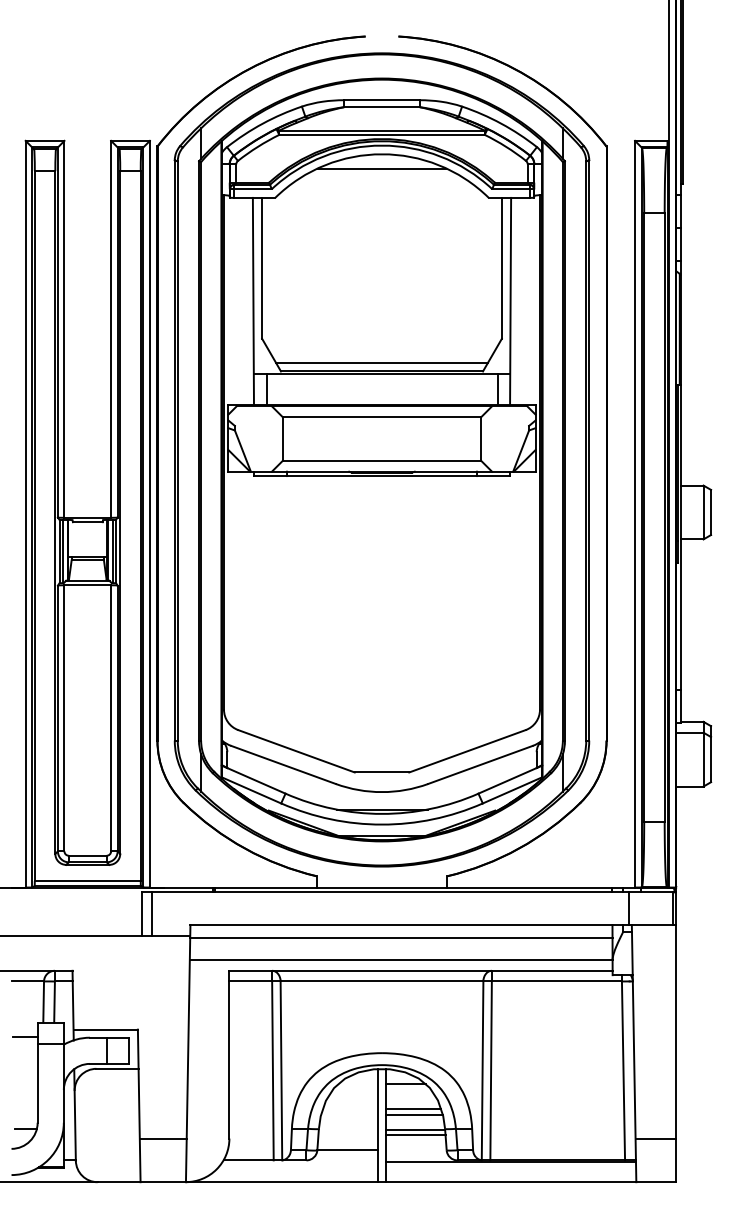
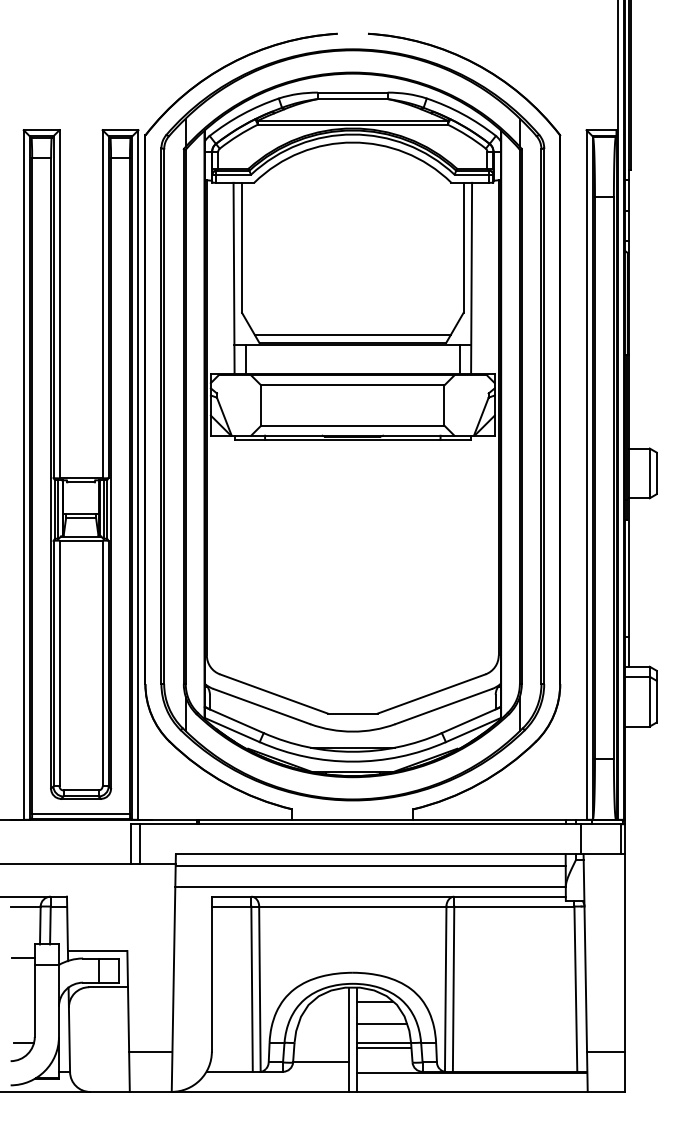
line: (381, 168) -> (352, 155), removed
line: (414, 1114) -> (382, 1029), removed

